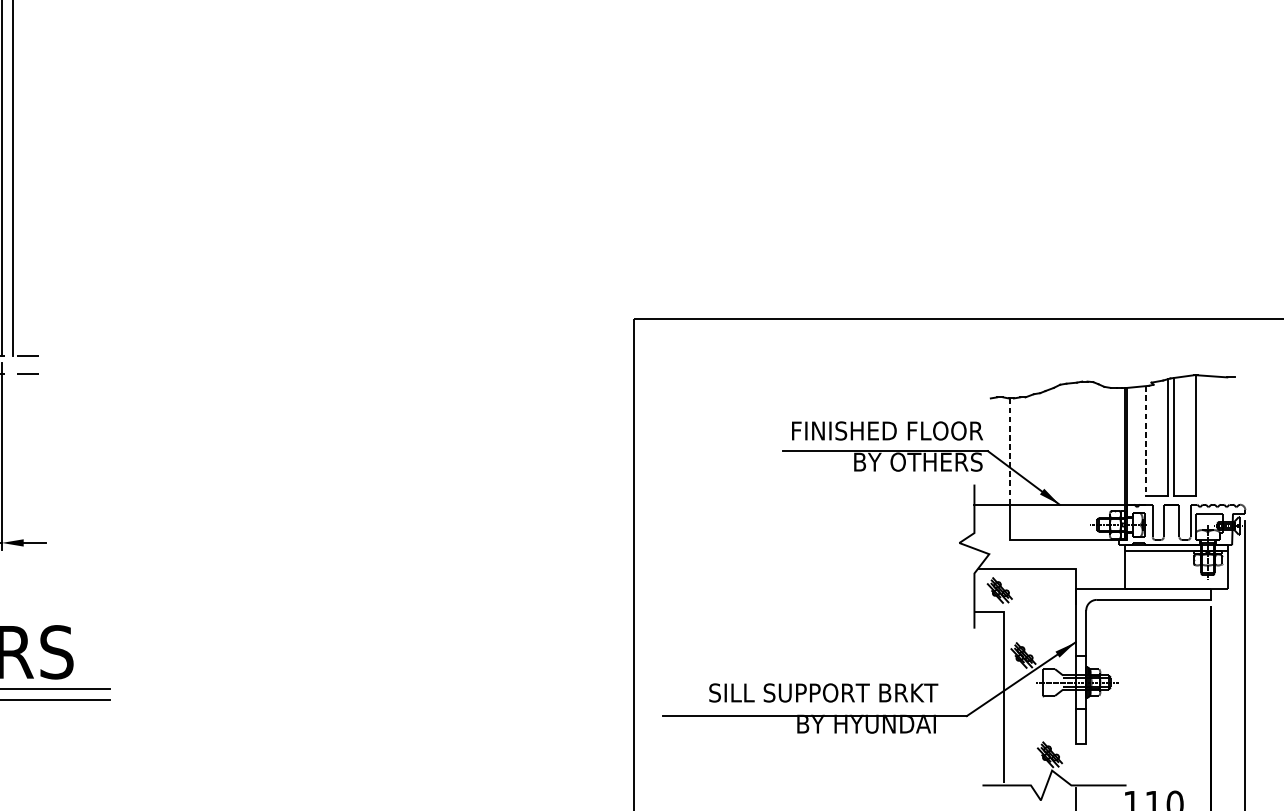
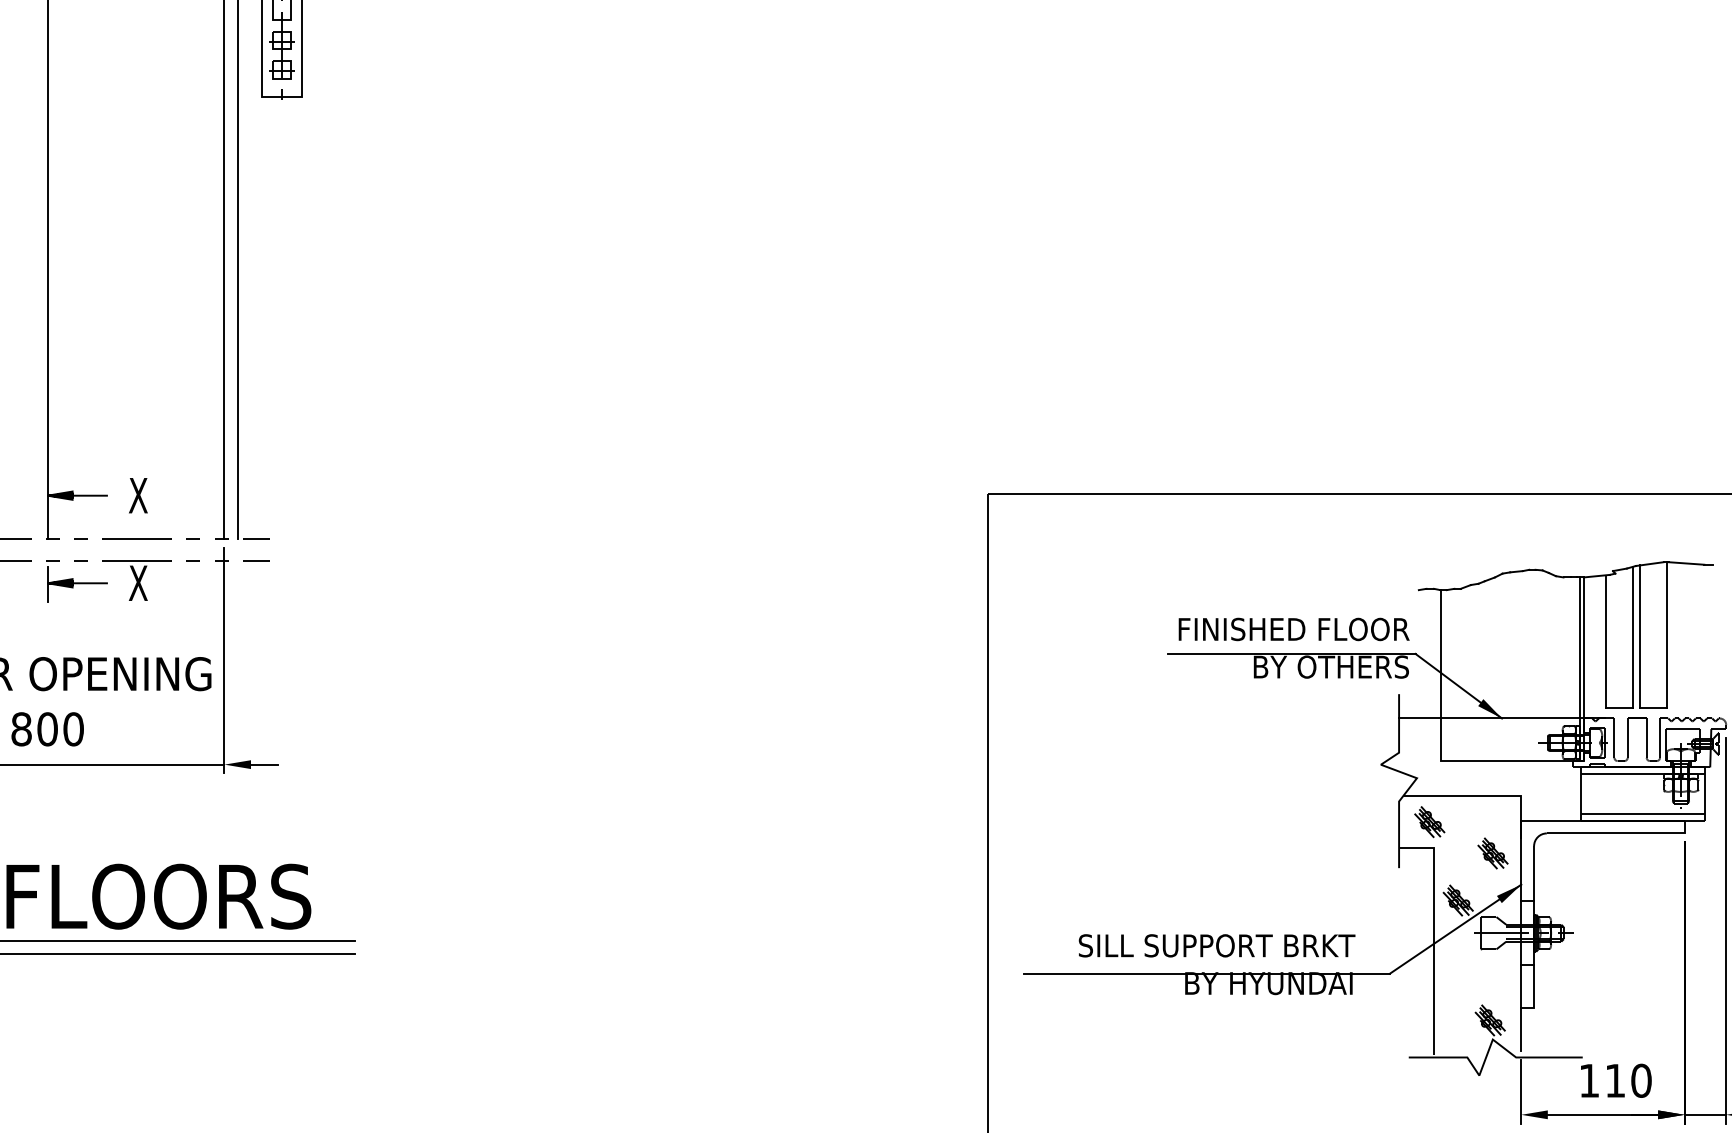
line: (1146, 441) -> (1606, 642), dashed -> solid
line: (1009, 451) -> (1441, 654), dashed -> solid
line: (1176, 583) -> (1642, 813), added
part: (1051, 616) -> (1492, 853), added
line: (1075, 762) -> (1521, 1029), added

